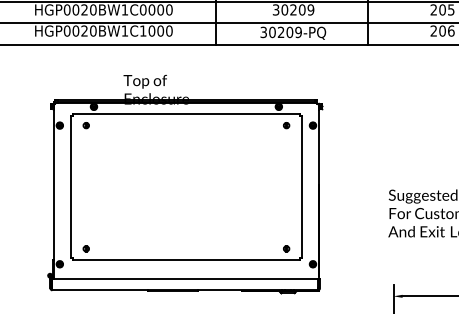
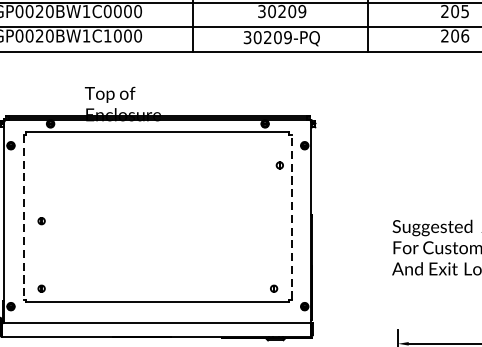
part: (85, 125) -> (40, 221), moved
part: (286, 125) -> (279, 165), moved
line: (70, 187) -> (23, 217), solid -> dashed
line: (301, 187) -> (291, 217), solid -> dashed

